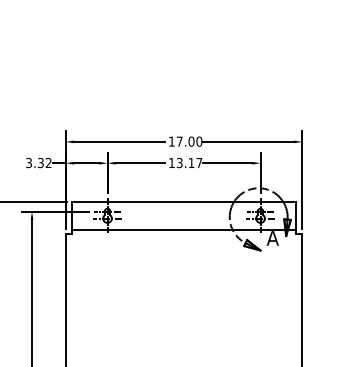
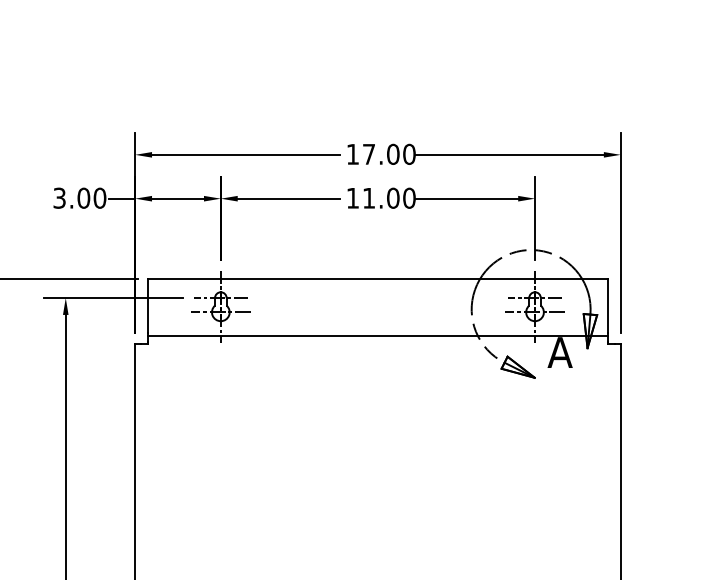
text: (189, 162) -> (389, 197), 13.17 -> 11.00
text: (44, 163) -> (91, 199), 3.32 -> 3.00

